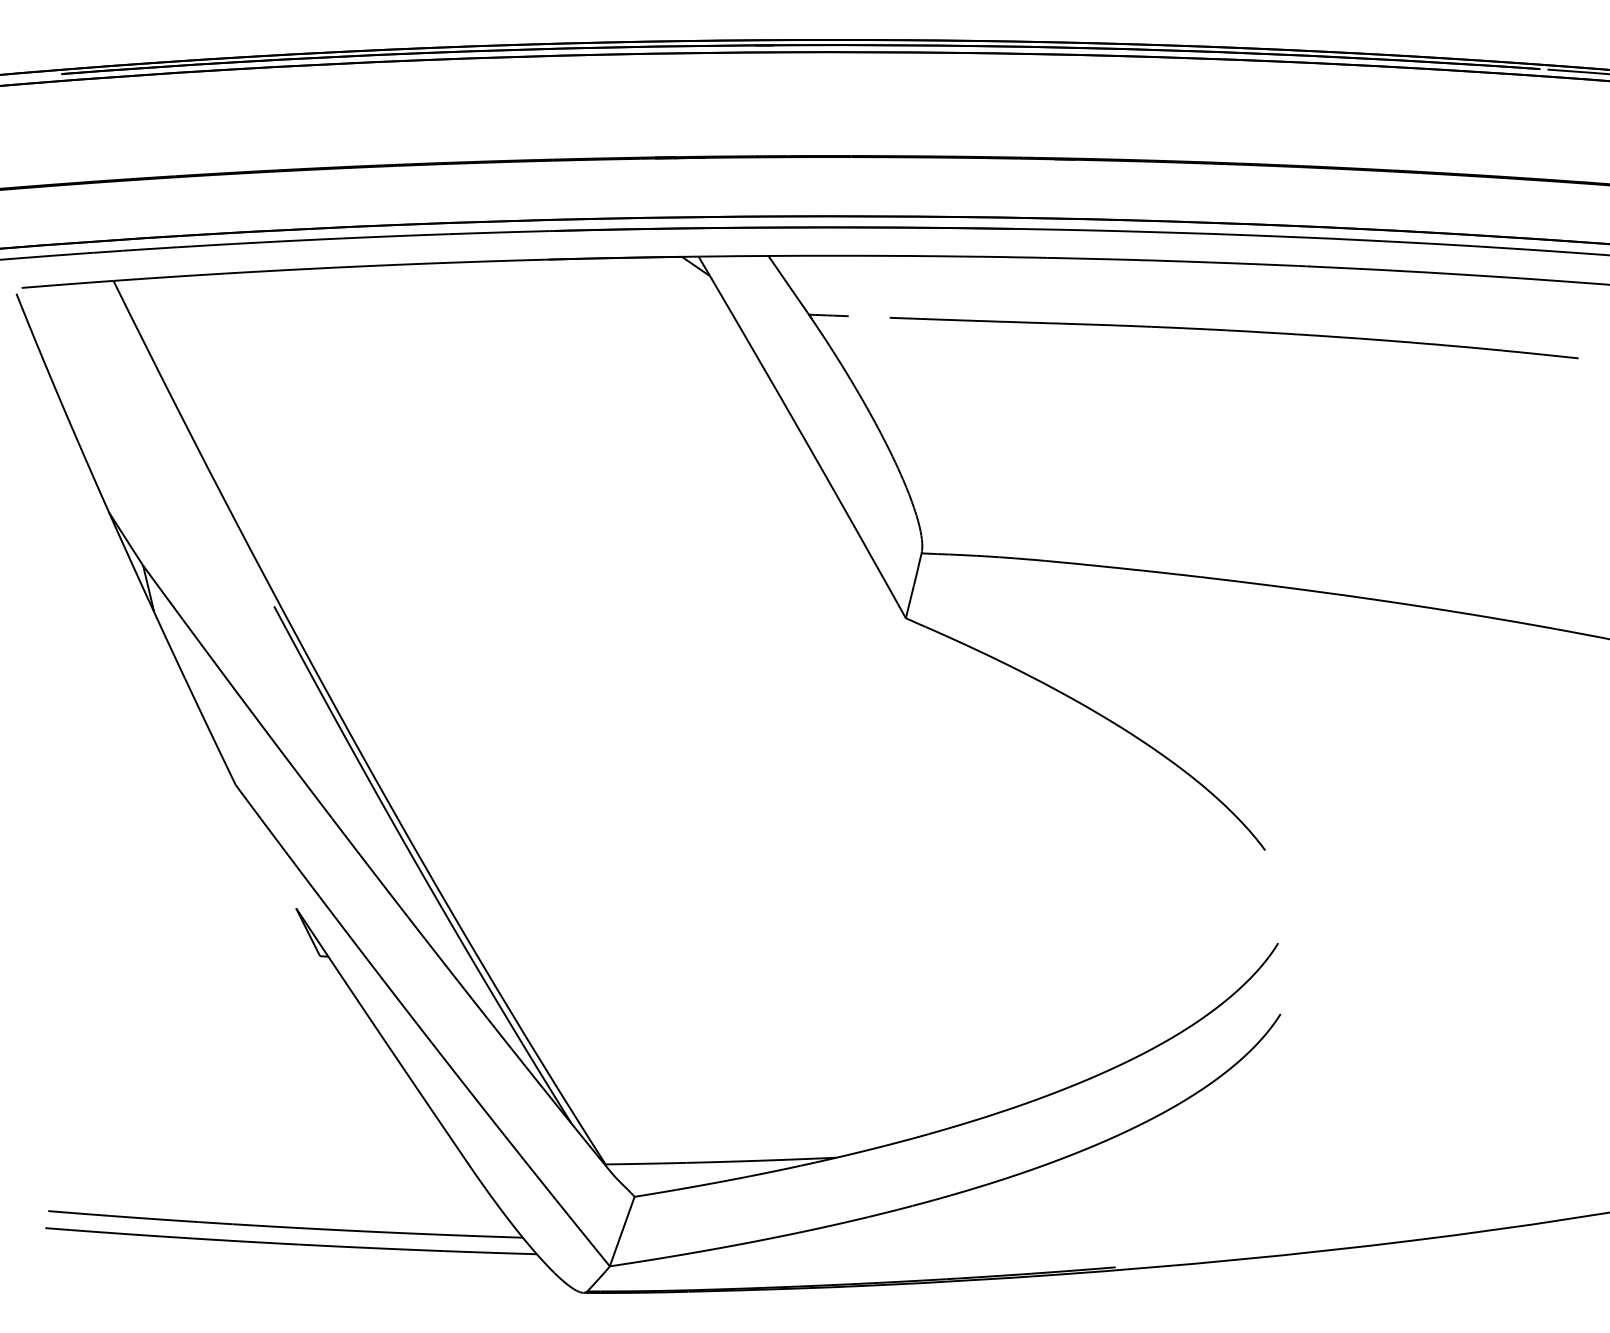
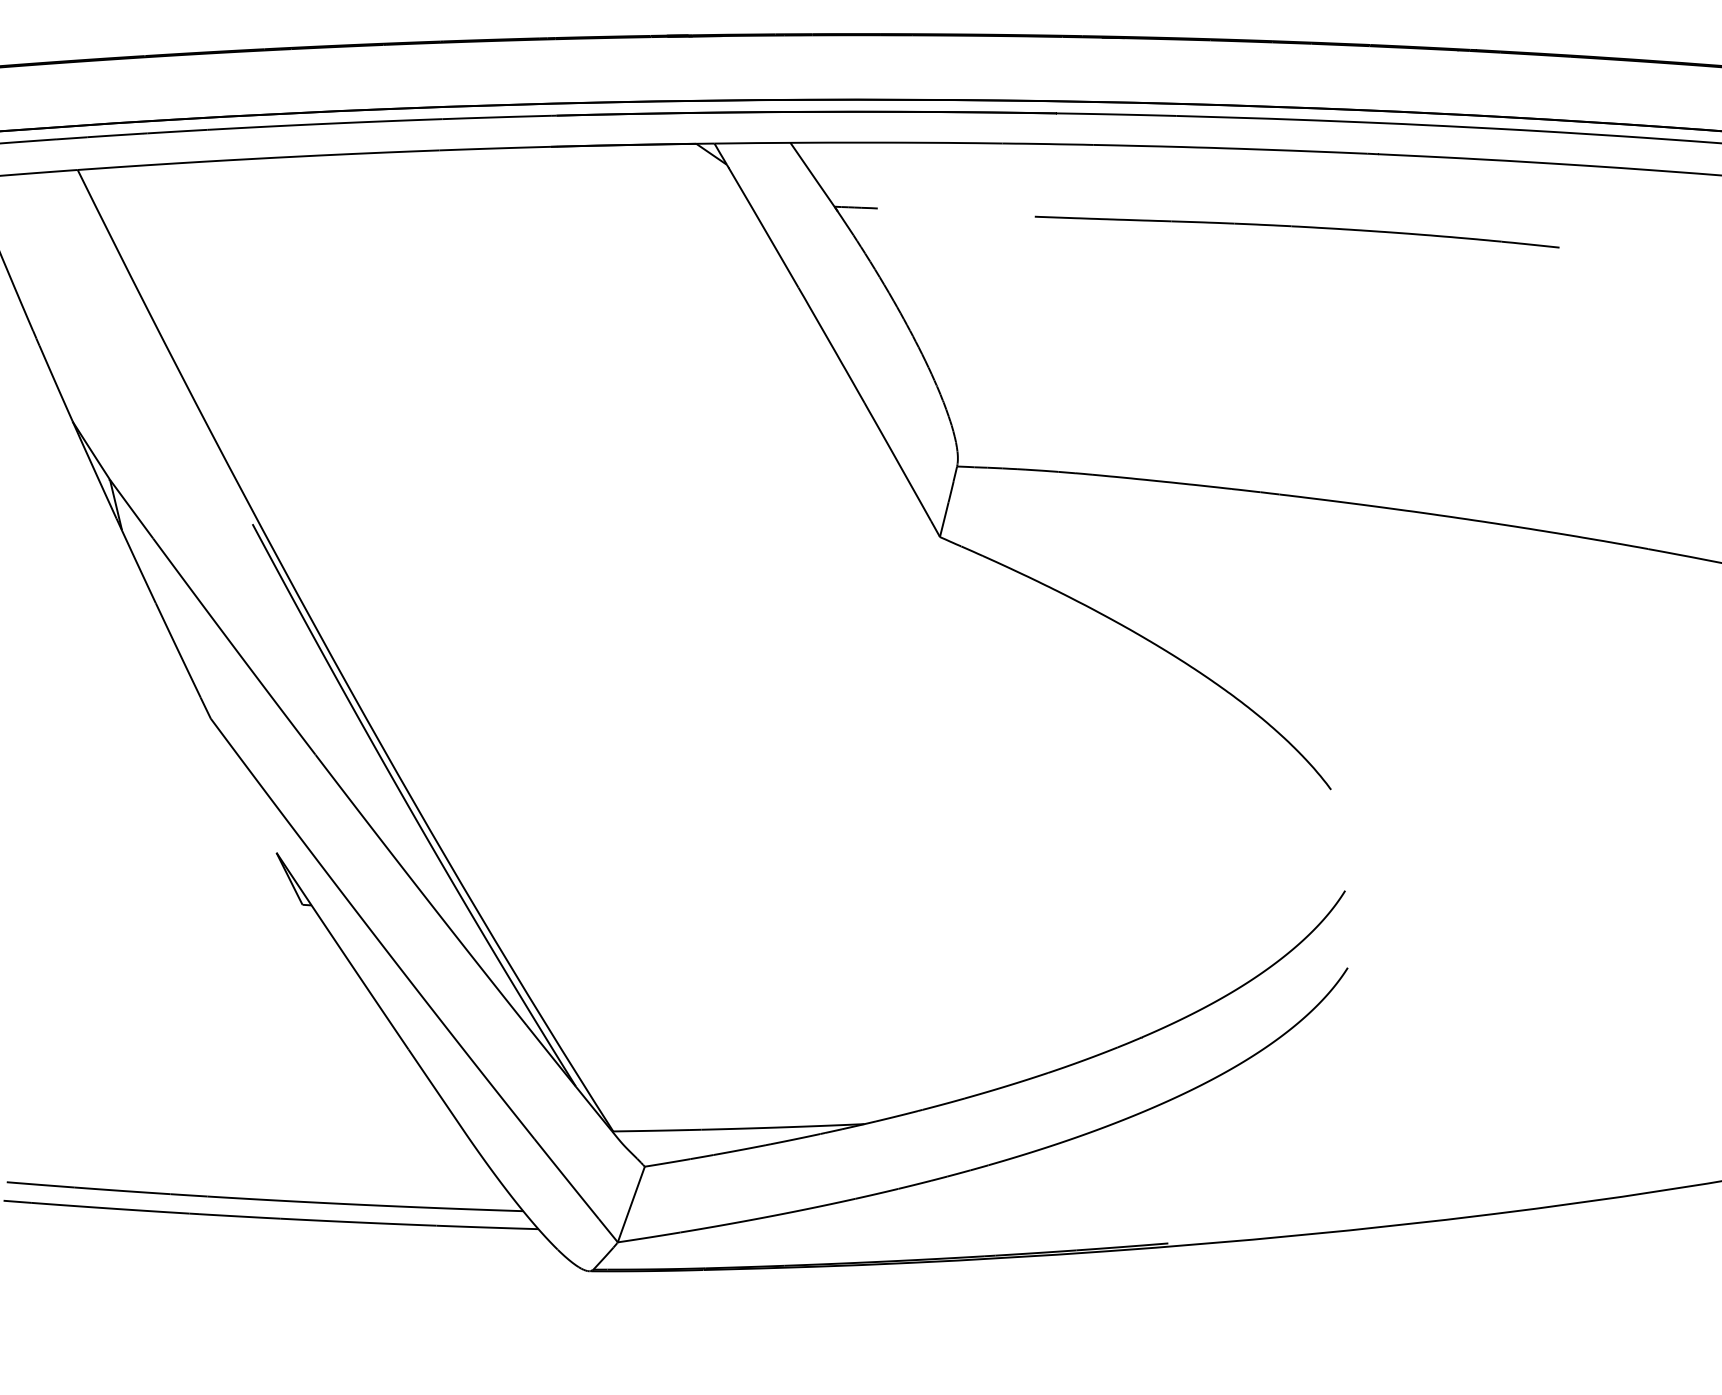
part: (1233, 337) -> (1296, 231), size x0.7

